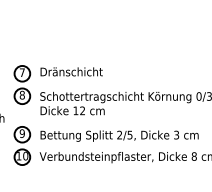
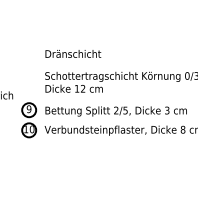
part: (22, 84) -> (29, 65), removed

